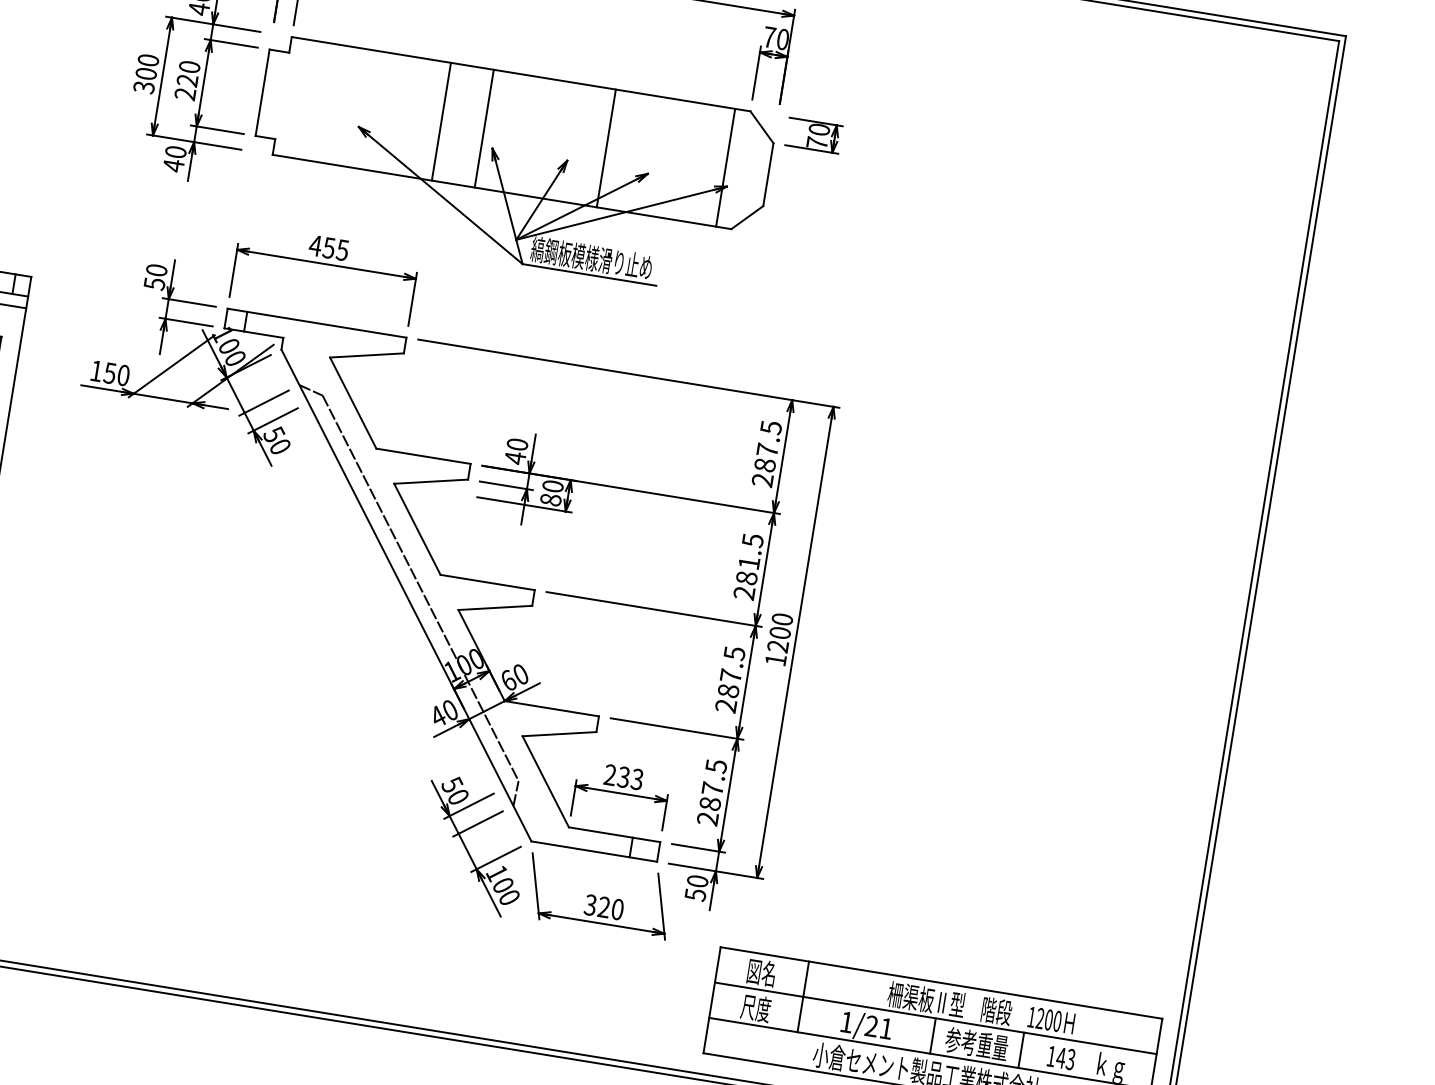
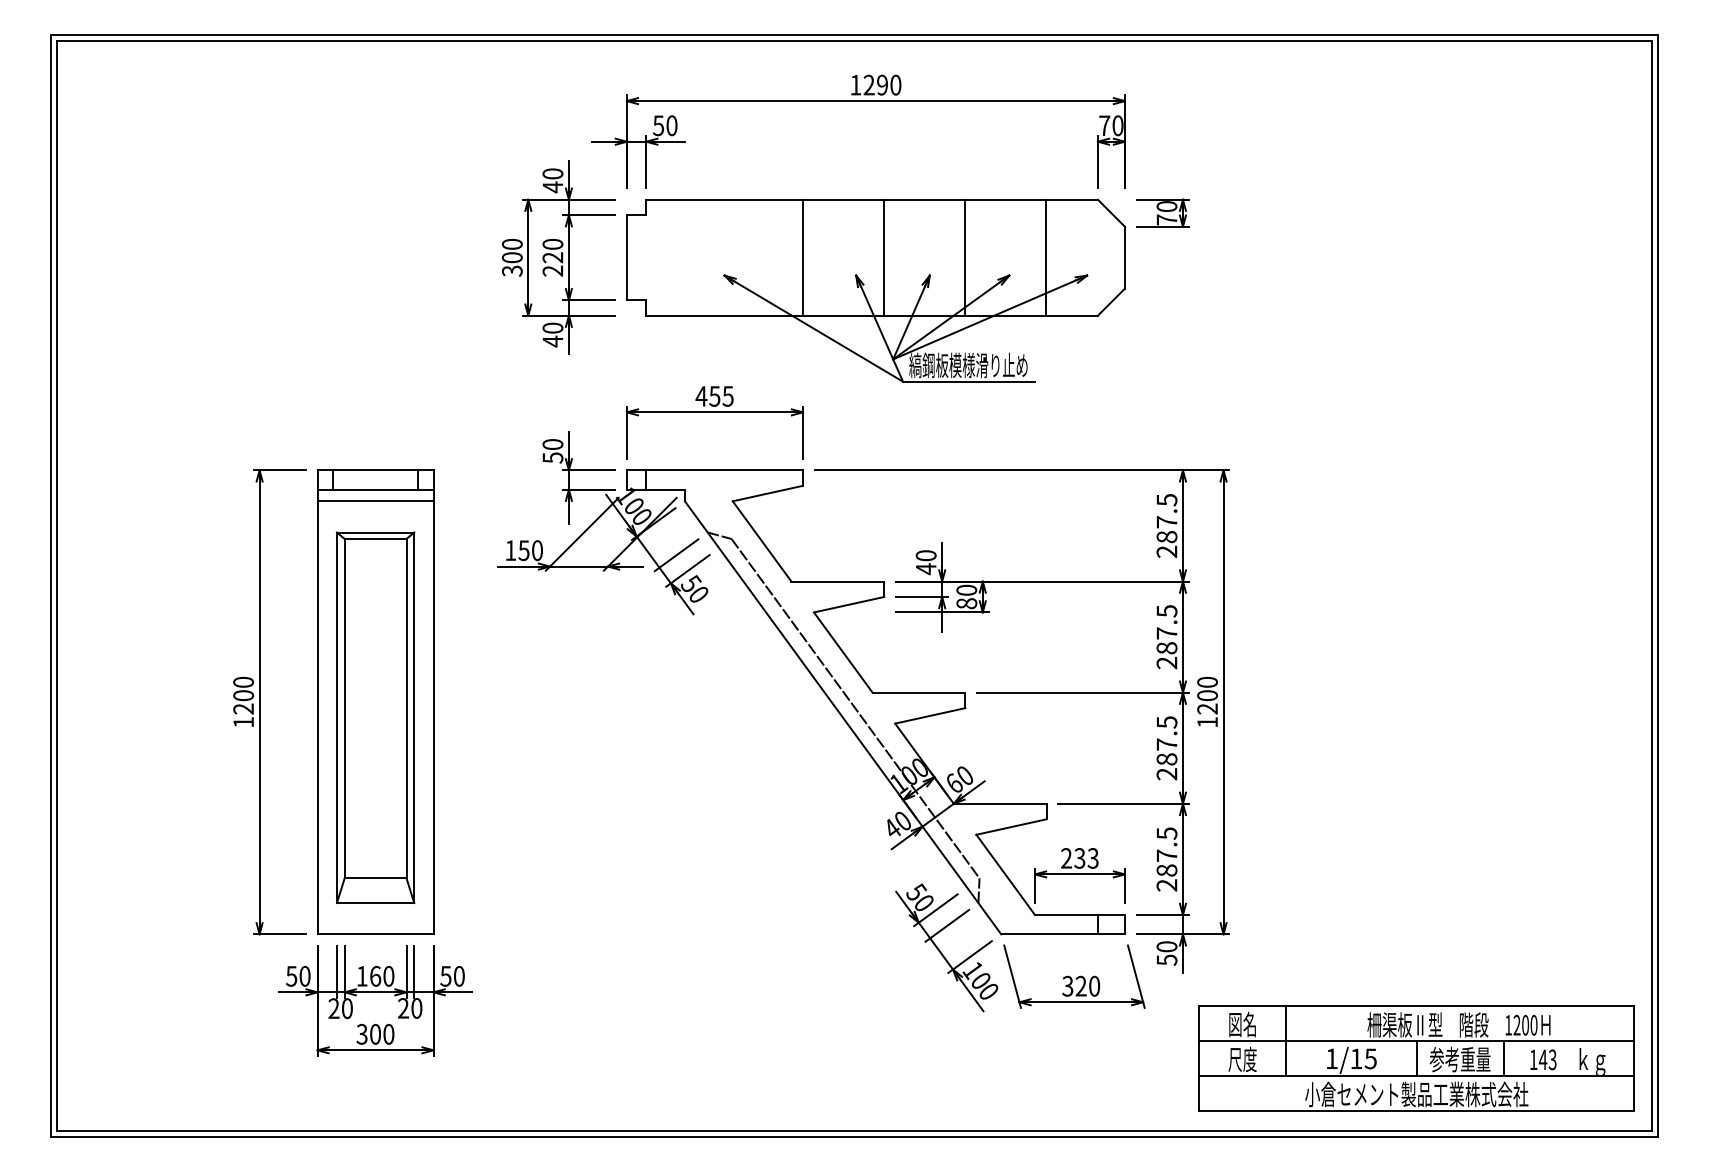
line: (484, 128) -> (884, 257), moved
line: (725, 167) -> (1045, 257), moved
text: (748, 563) -> (1166, 633), 281.5 -> 287.5
text: (878, 1027) -> (1363, 1058), 1/21 -> 1/15

